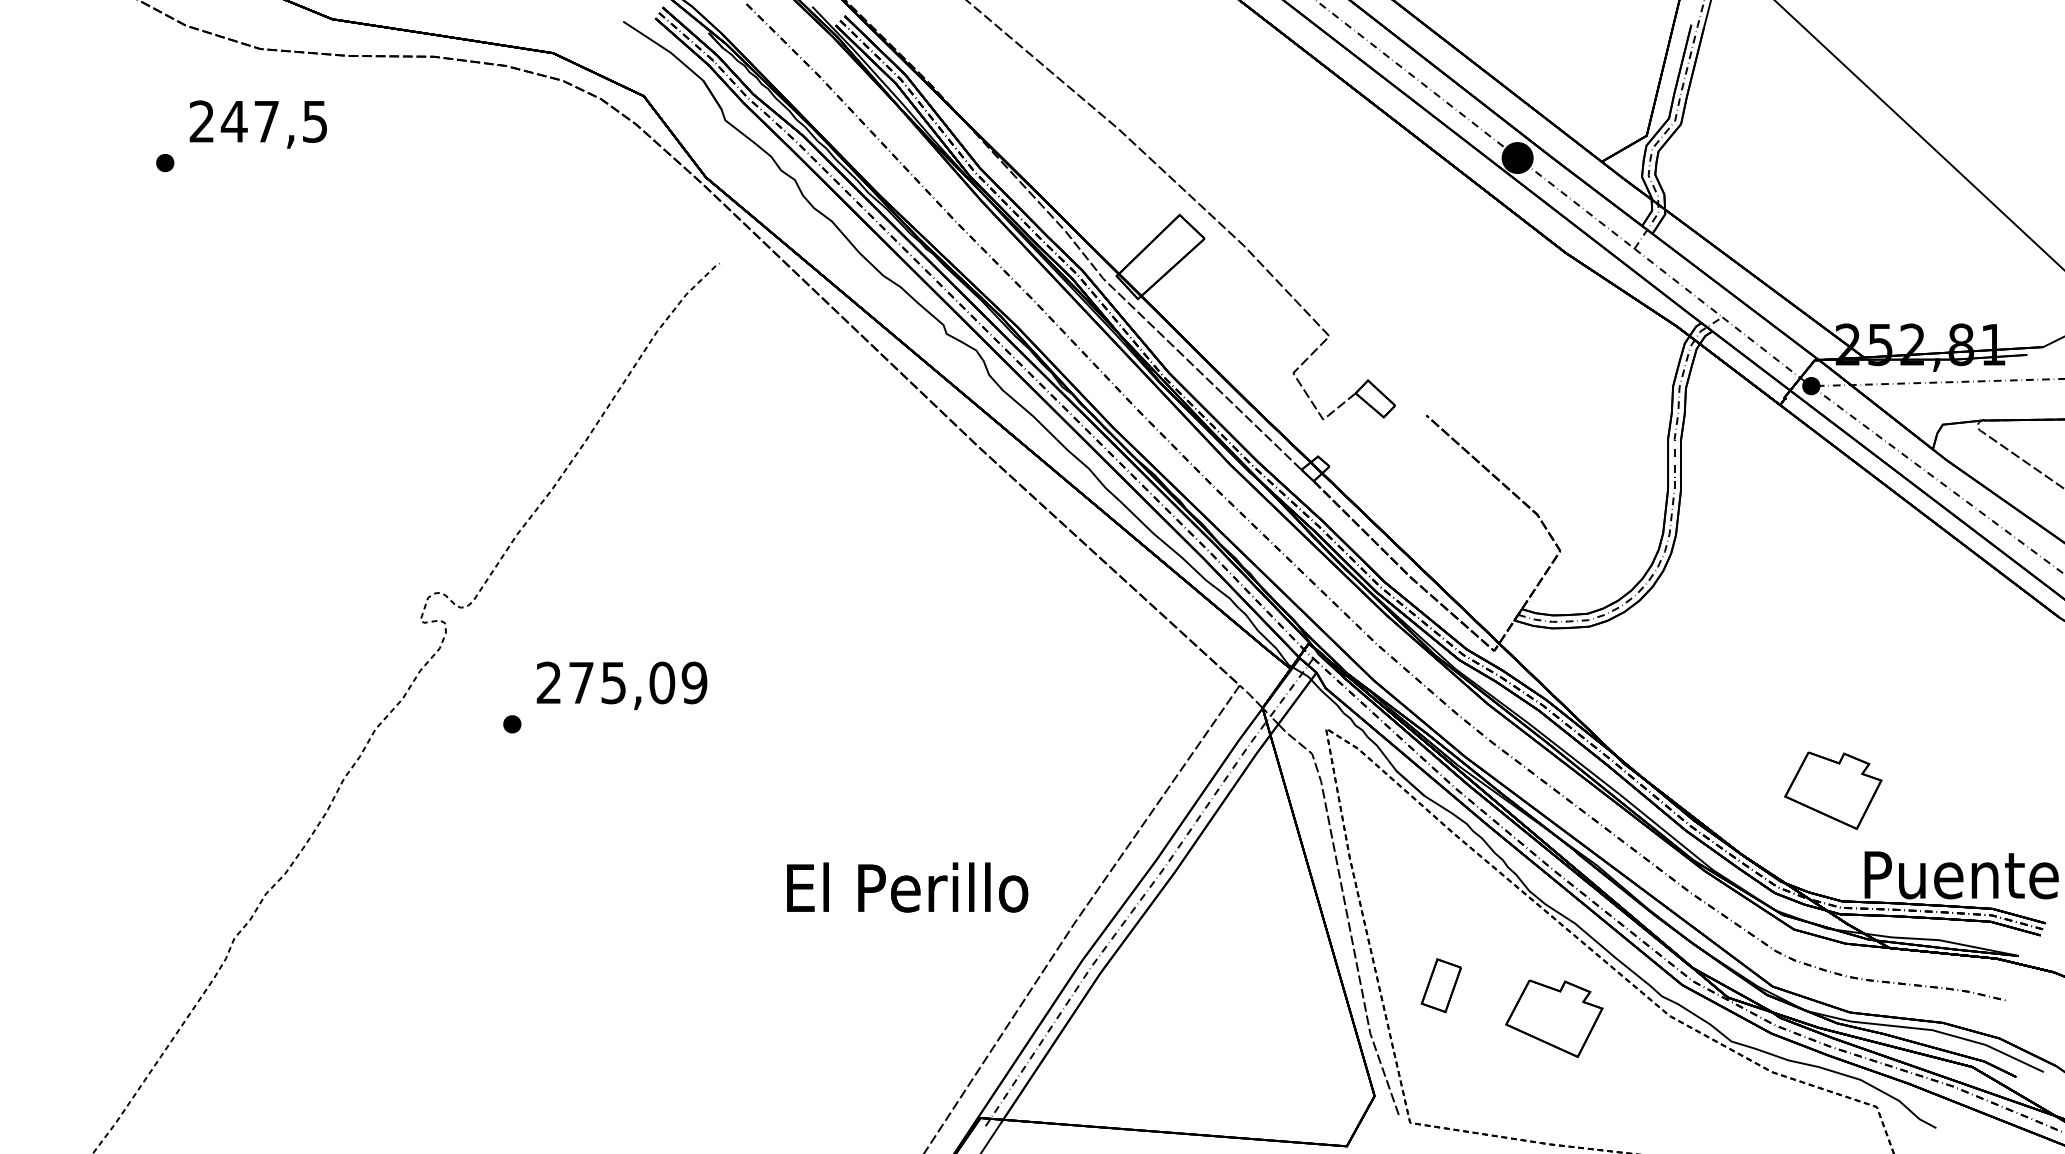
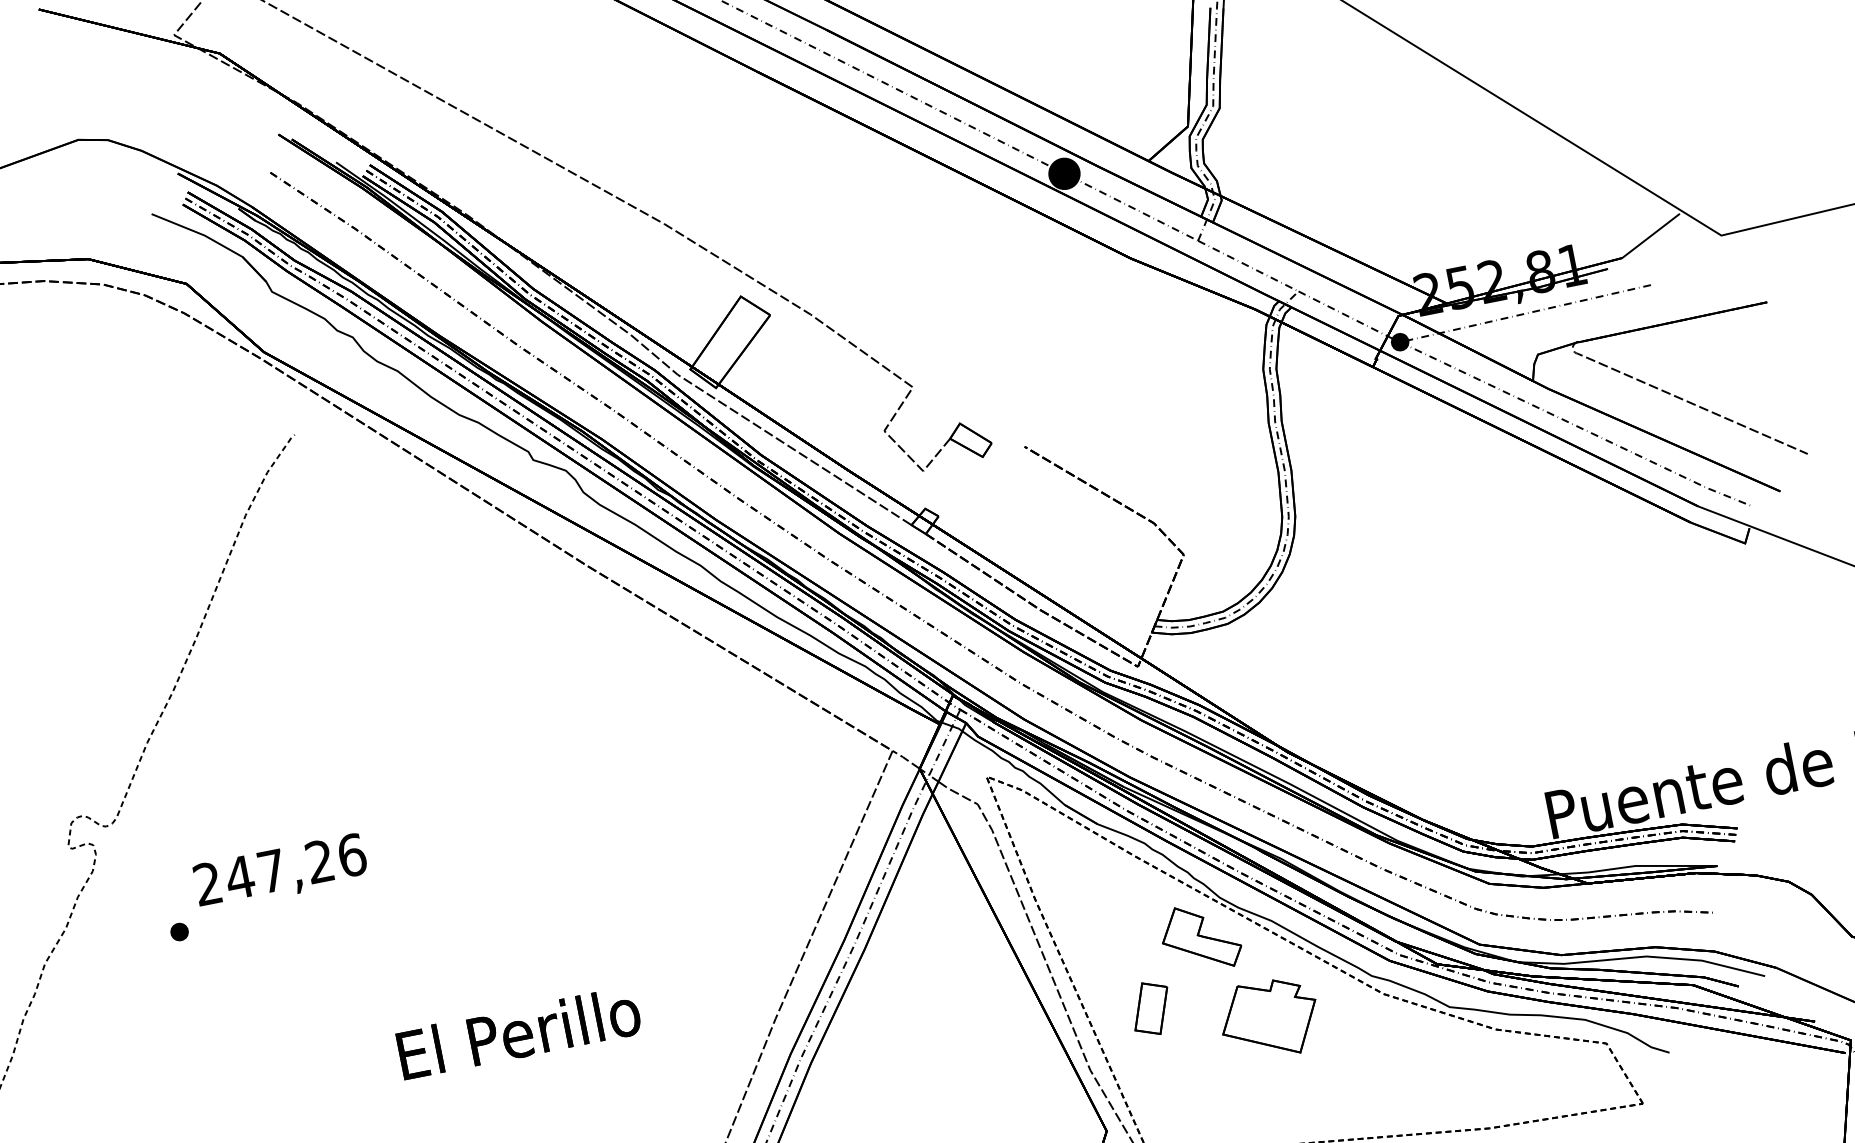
text: (637, 682) -> (295, 866), 275,09 -> 247,26
part: (1833, 790) -> (1501, 738), removed
text: (907, 887) -> (518, 1032), moved
part: (1502, 926) -> (1200, 938), added

